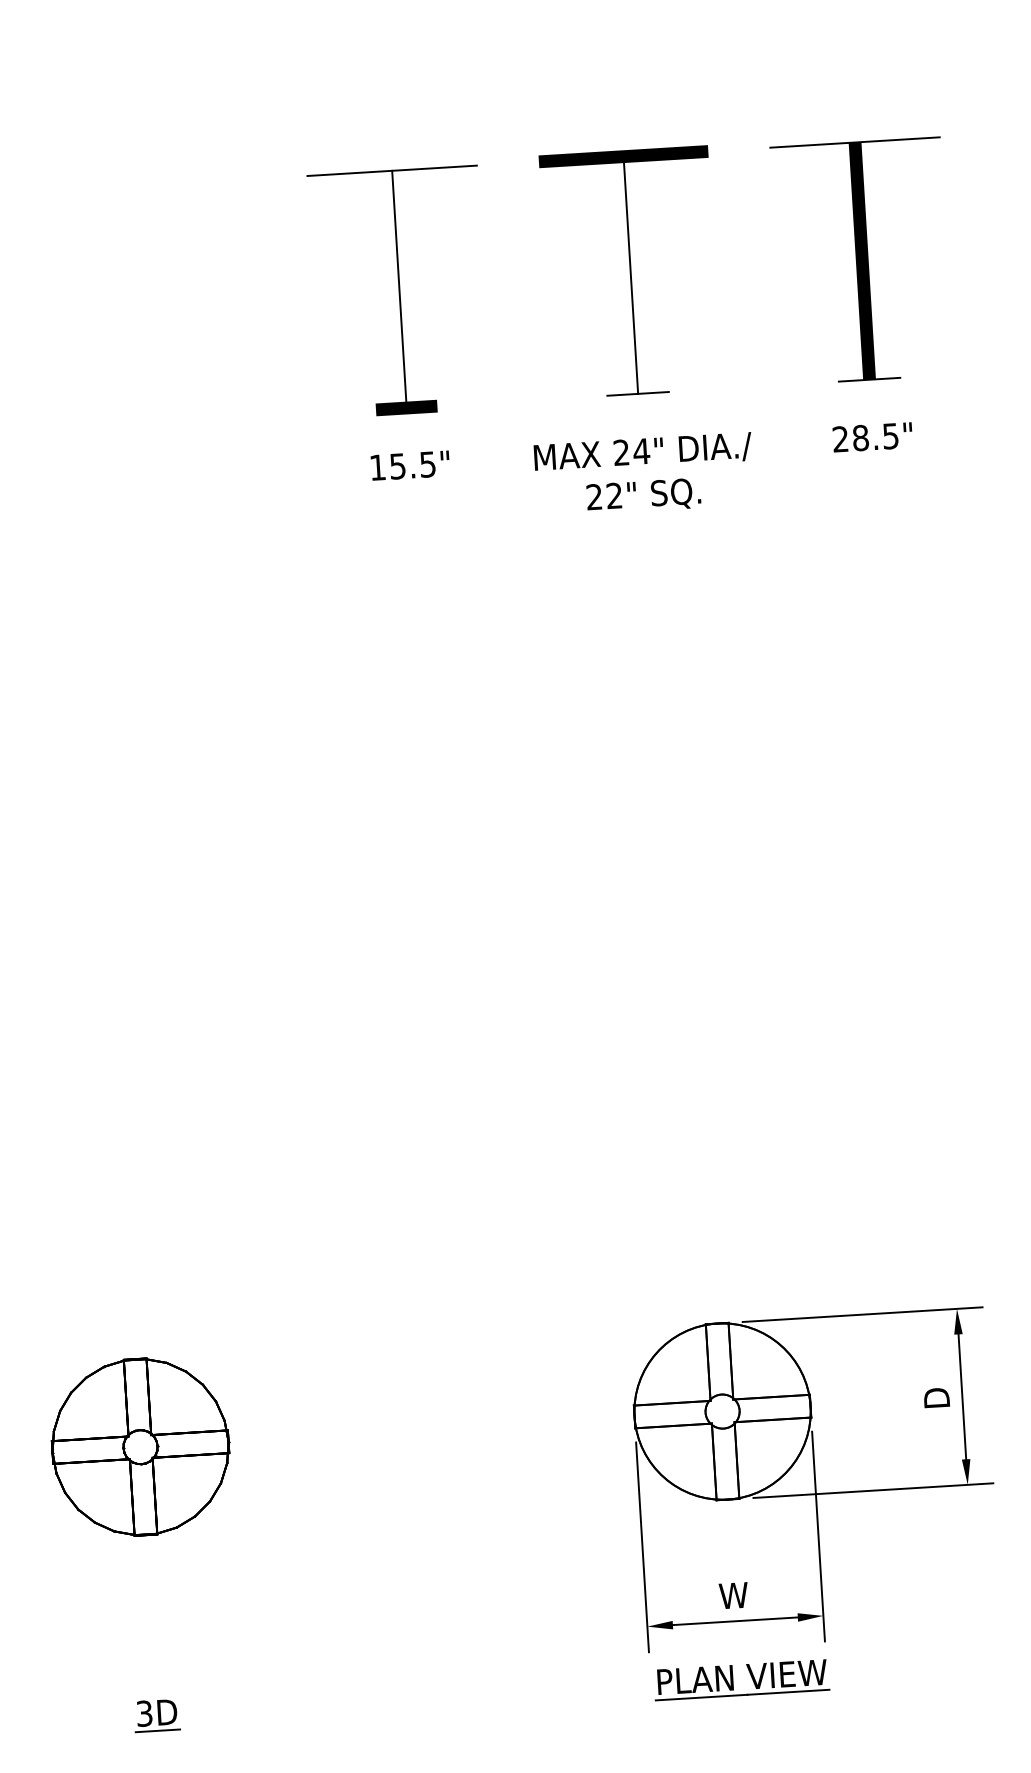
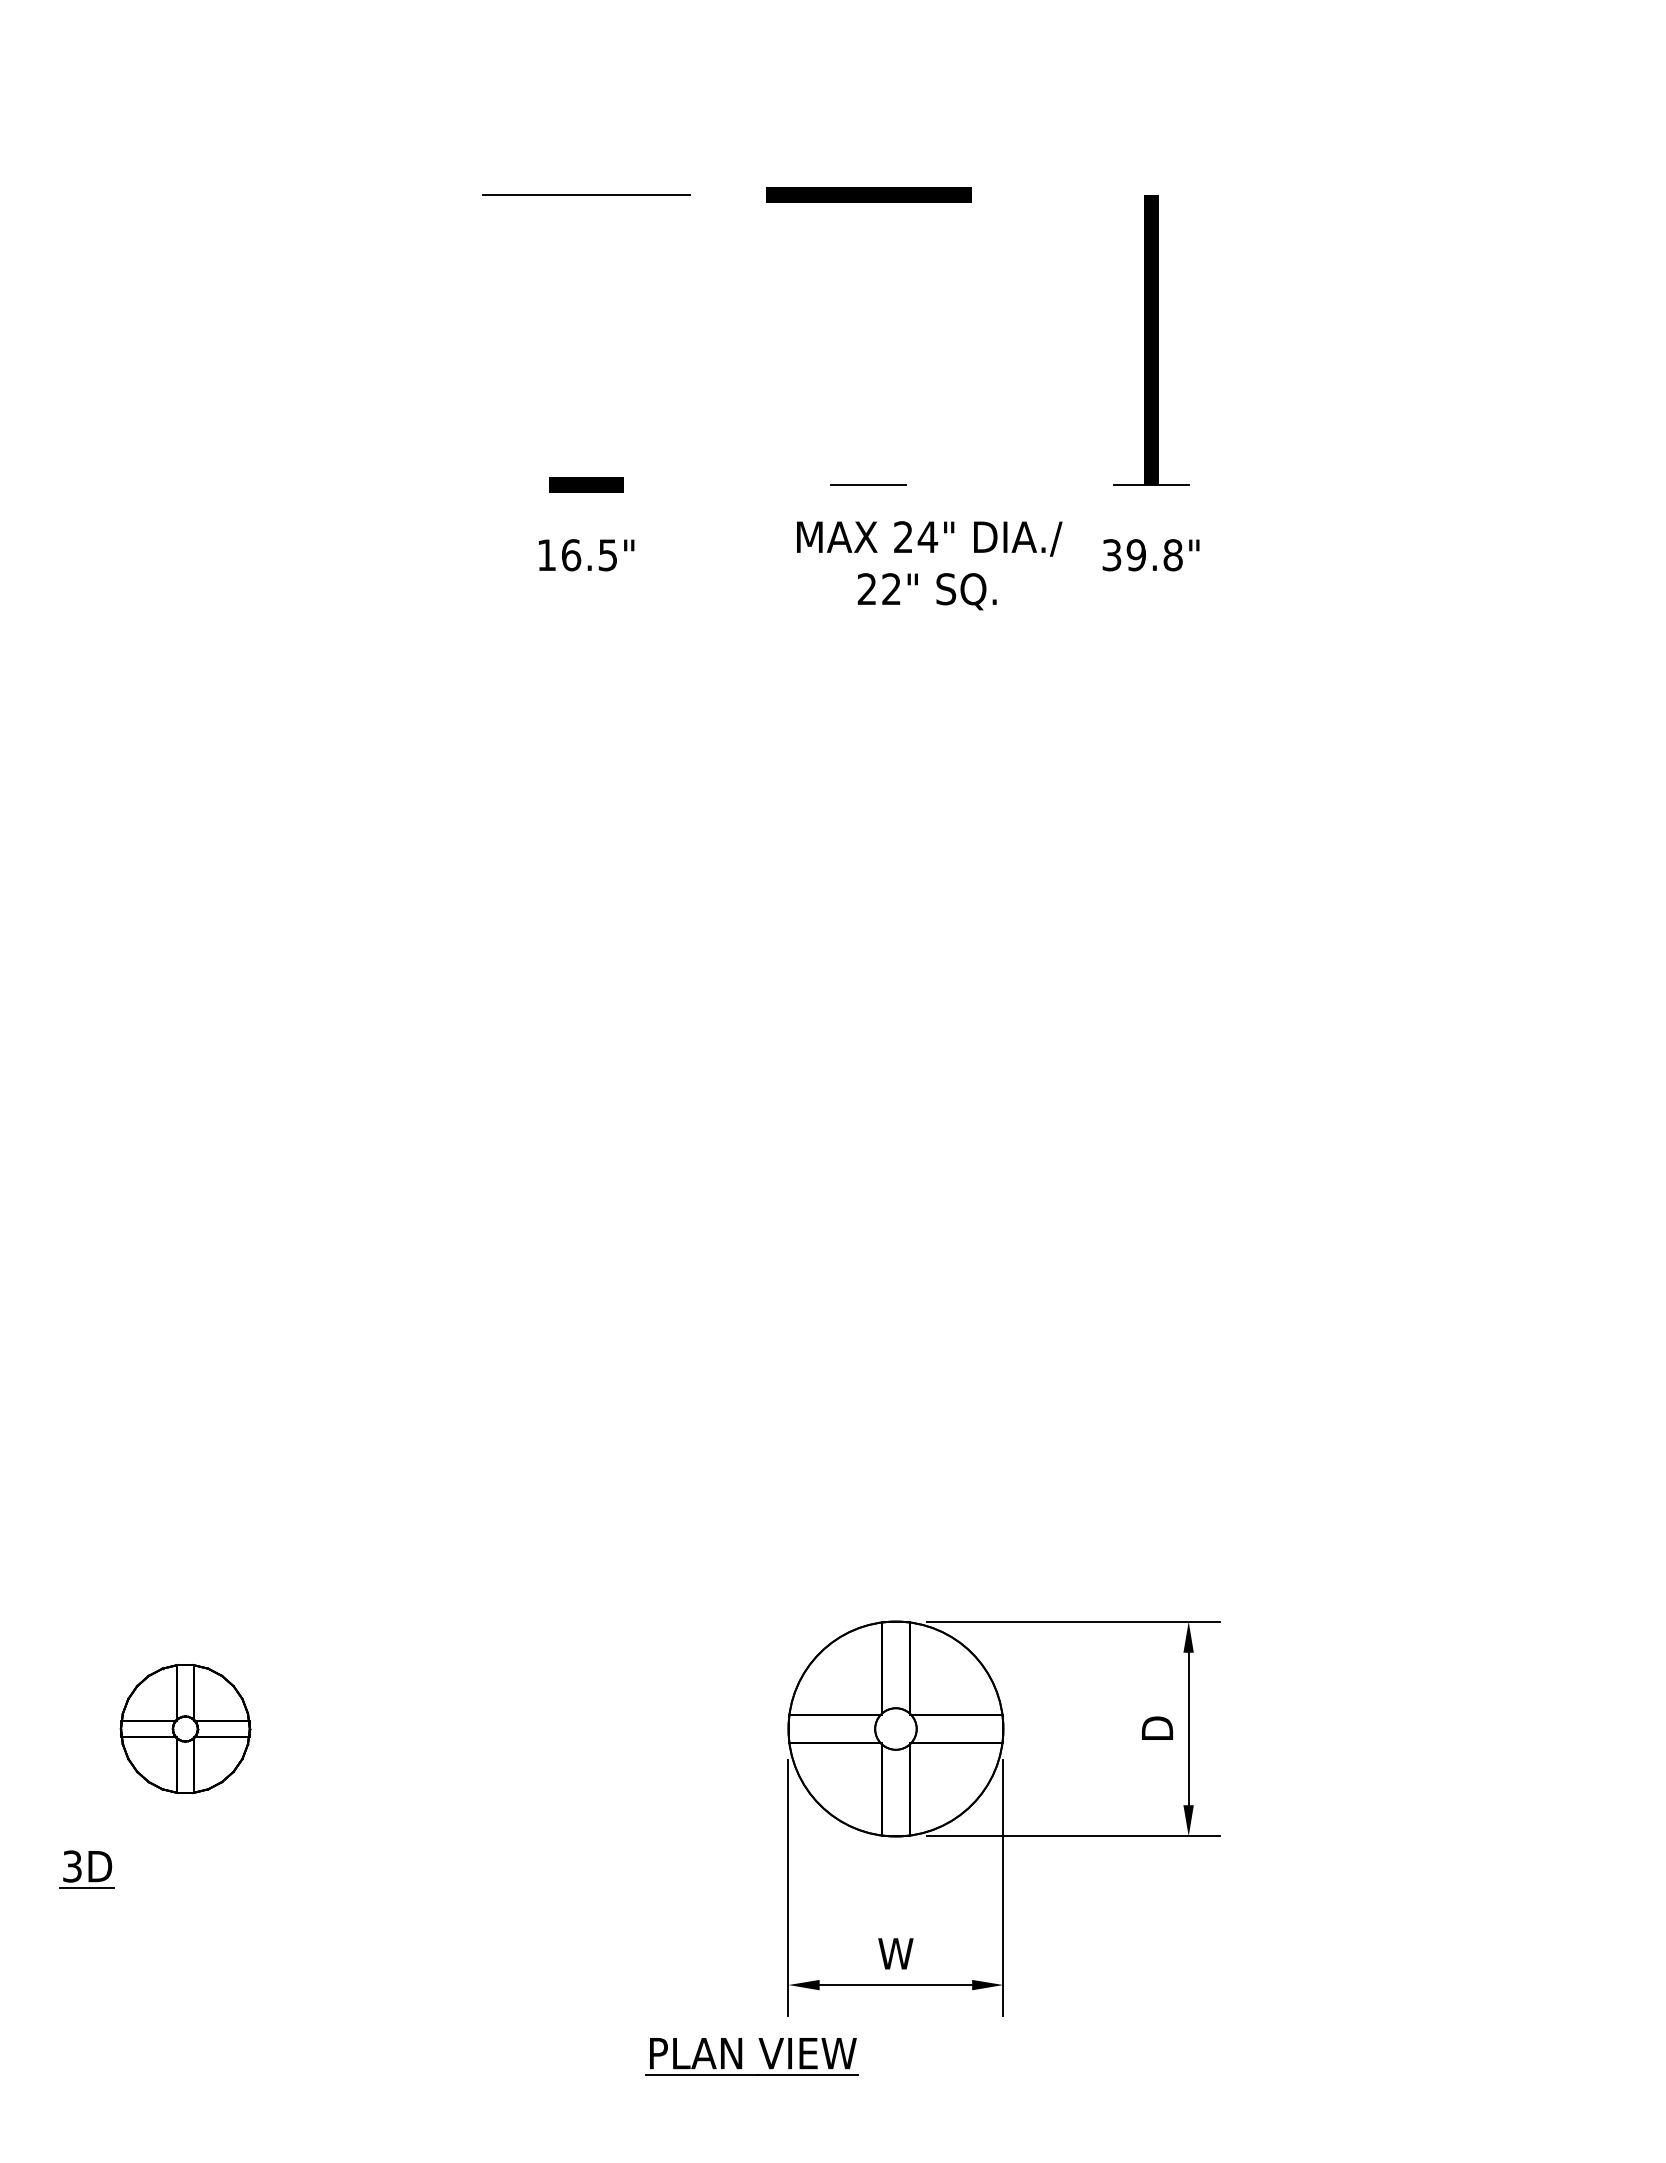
line: (855, 142) -> (1151, 195), removed
line: (630, 274) -> (868, 339), removed
line: (399, 288) -> (586, 339), removed
text: (865, 438) -> (1142, 555), 28.5" -> 39.8"
text: (398, 466) -> (571, 555), 15.5" -> 16.5"
text: (644, 474) -> (929, 565), moved
part: (140, 1446) -> (185, 1728), size x0.6
part: (733, 1680) -> (742, 2056), moved
part: (156, 1715) -> (86, 1869), moved

